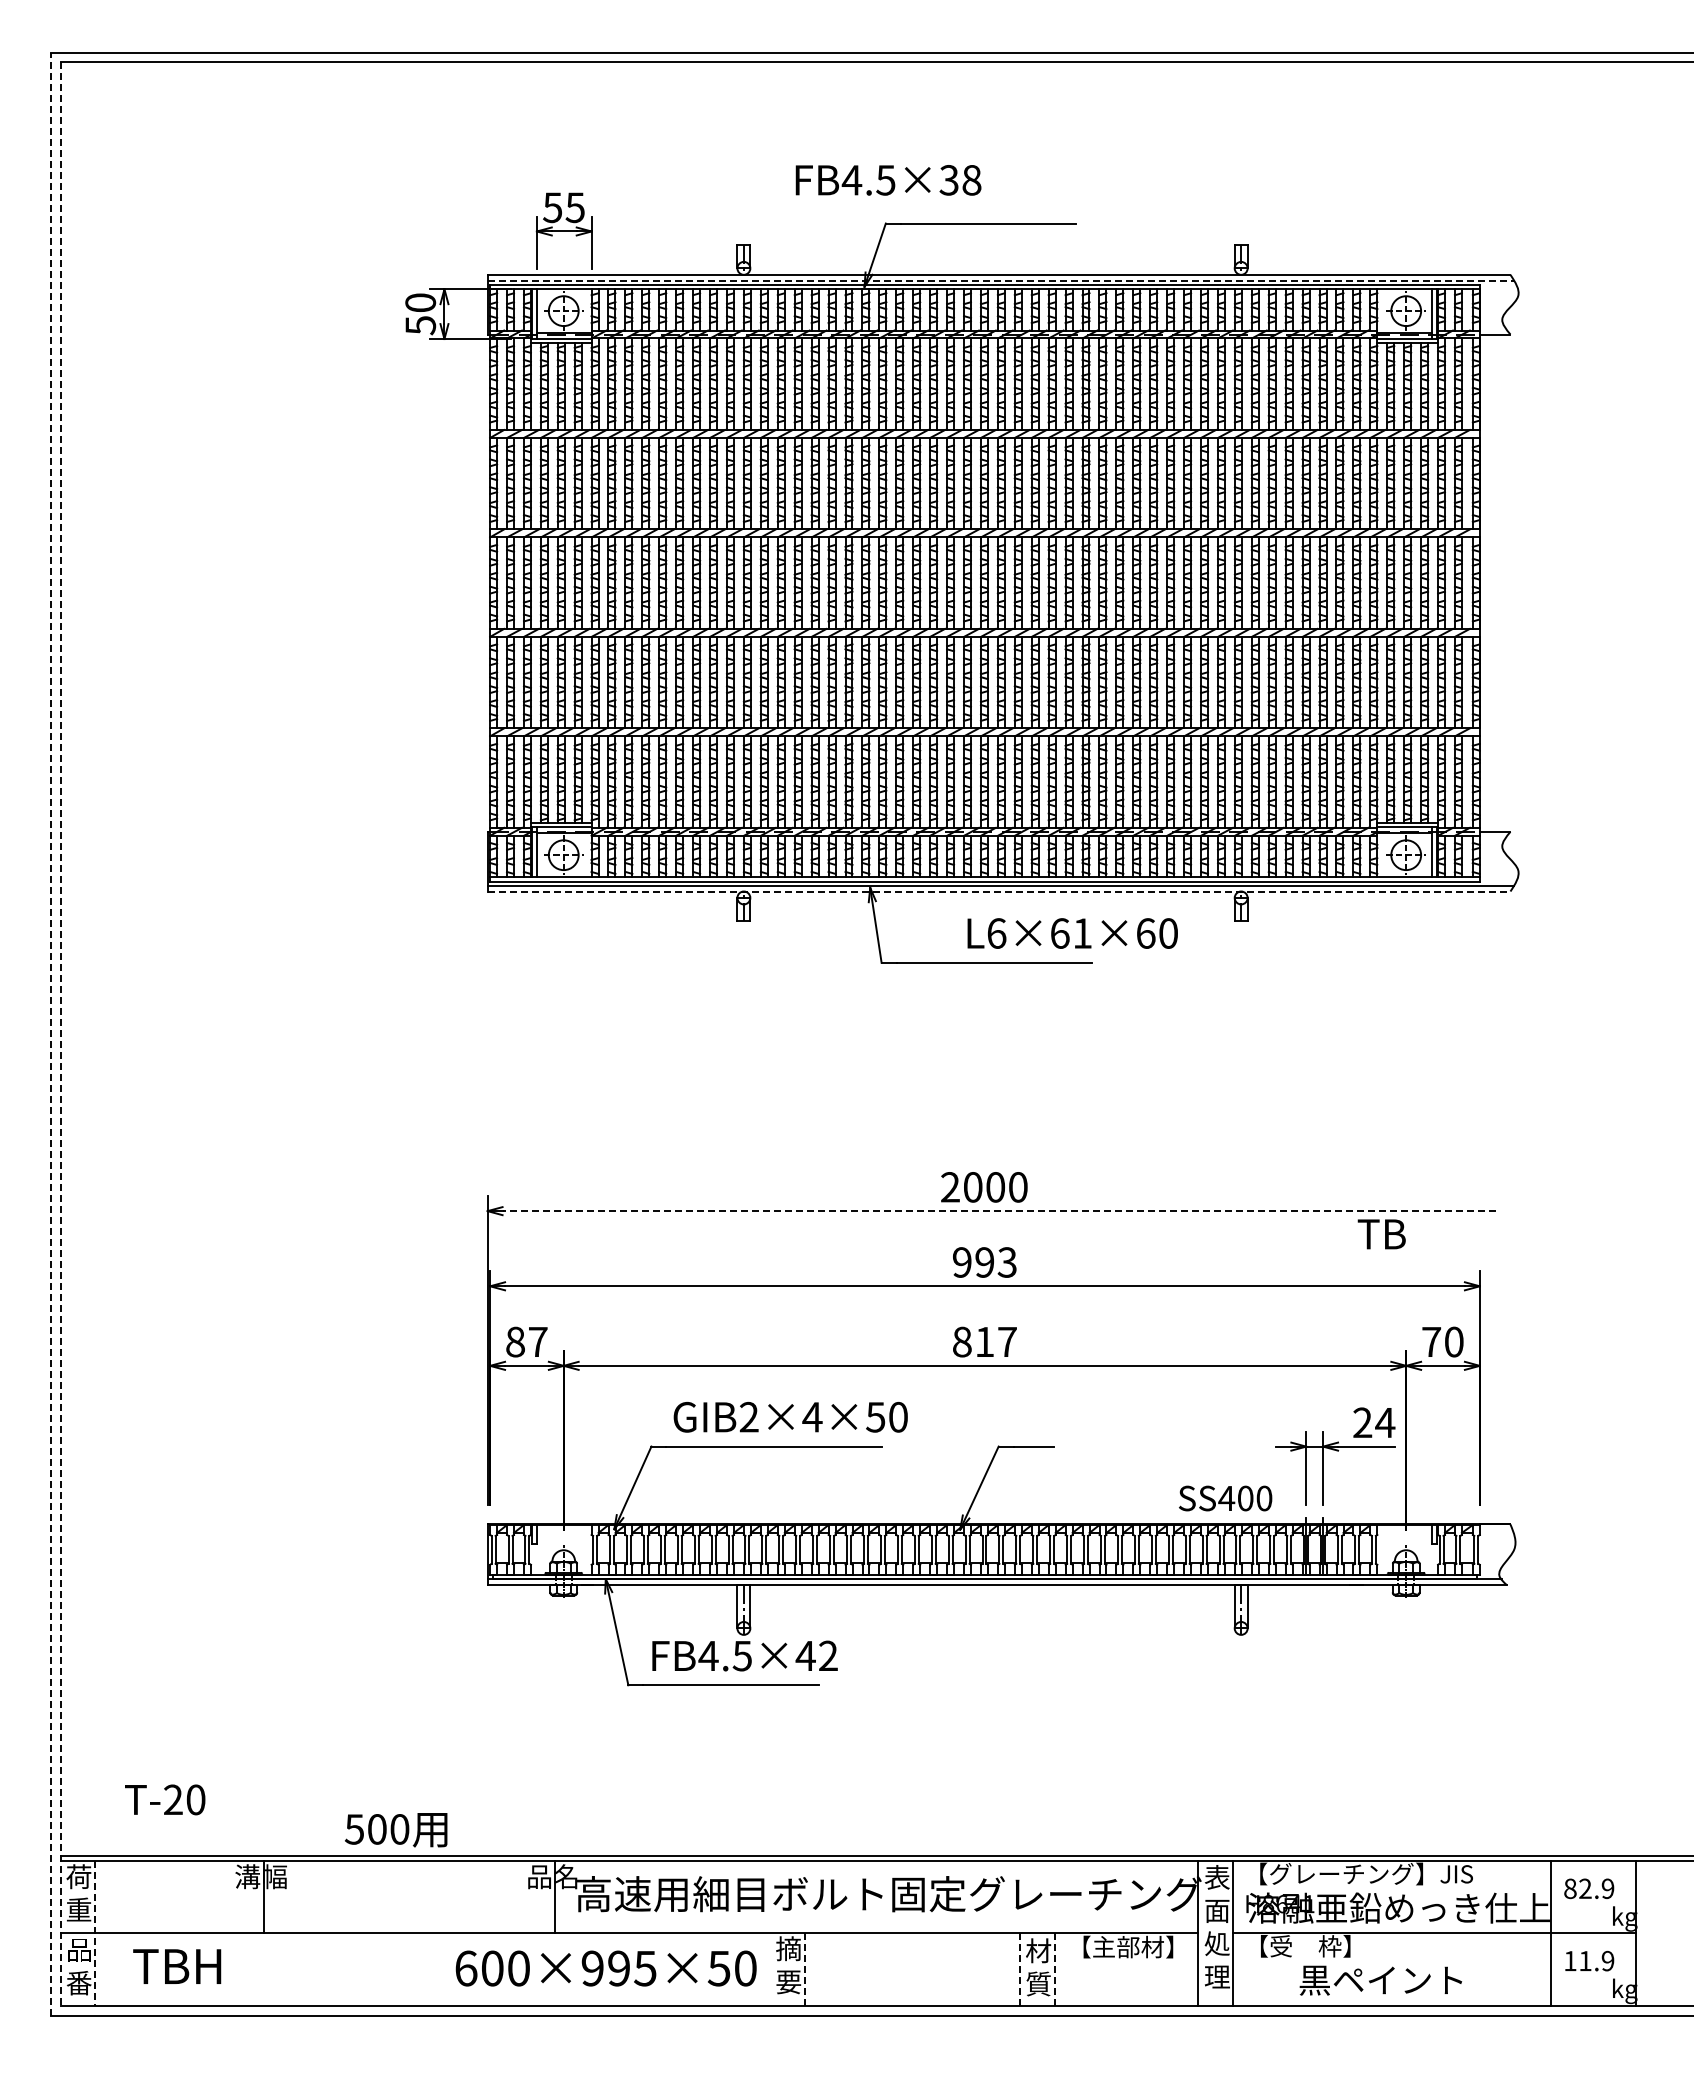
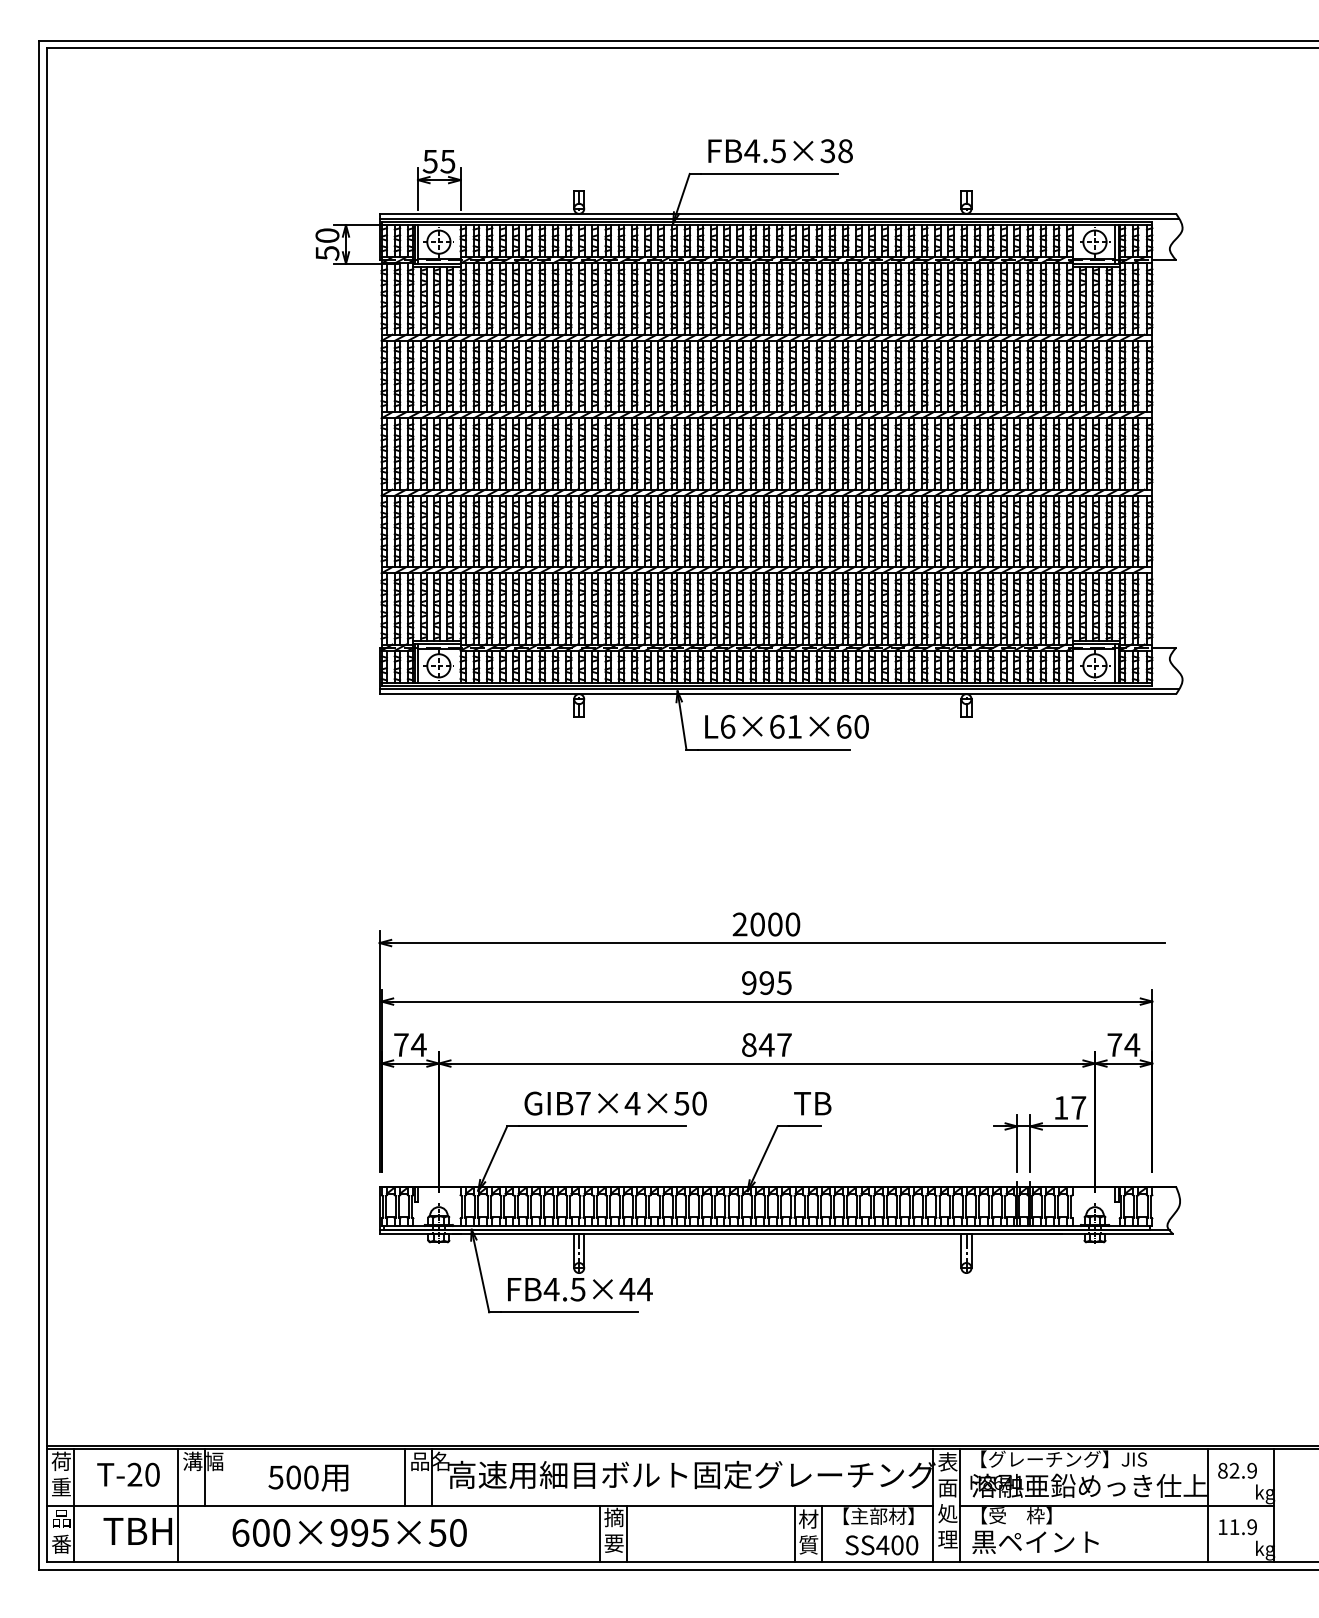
text: (888, 180) -> (780, 151), moved
line: (1001, 280) -> (779, 218), dashed -> solid
line: (999, 891) -> (778, 694), dashed -> solid
text: (1072, 933) -> (786, 726), moved
line: (50, 1033) -> (39, 804), dashed -> solid
line: (60, 1034) -> (46, 805), dashed -> solid
line: (998, 1211) -> (777, 943), dashed -> solid
text: (1381, 1234) -> (812, 1103), moved
text: (1006, 1262) -> (783, 983), 993 -> 995
text: (527, 1341) -> (410, 1044), 87 -> 74
text: (984, 1341) -> (766, 1044), 817 -> 847
text: (1453, 1341) -> (1131, 1044), 70 -> 74
text: (748, 1416) -> (582, 1102), GIB2×4×50 -> GIB7×4×50
text: (1374, 1422) -> (1070, 1107), 24 -> 17
text: (1225, 1498) -> (881, 1545), moved
text: (828, 1655) -> (645, 1289), FB4.5×42 -> FB4.5×44
text: (165, 1799) -> (128, 1474), moved
text: (396, 1830) -> (308, 1478), moved
line: (520, 1897) -> (405, 1477), added
line: (95, 1933) -> (74, 1505), dashed -> solid
line: (228, 1933) -> (177, 1505), added
text: (605, 1968) -> (349, 1532), moved
line: (770, 1969) -> (599, 1533), added
line: (805, 1970) -> (627, 1534), dashed -> solid
line: (1020, 1970) -> (794, 1534), dashed -> solid
line: (1055, 1970) -> (821, 1534), dashed -> solid
text: (1380, 1980) -> (1035, 1542), moved

